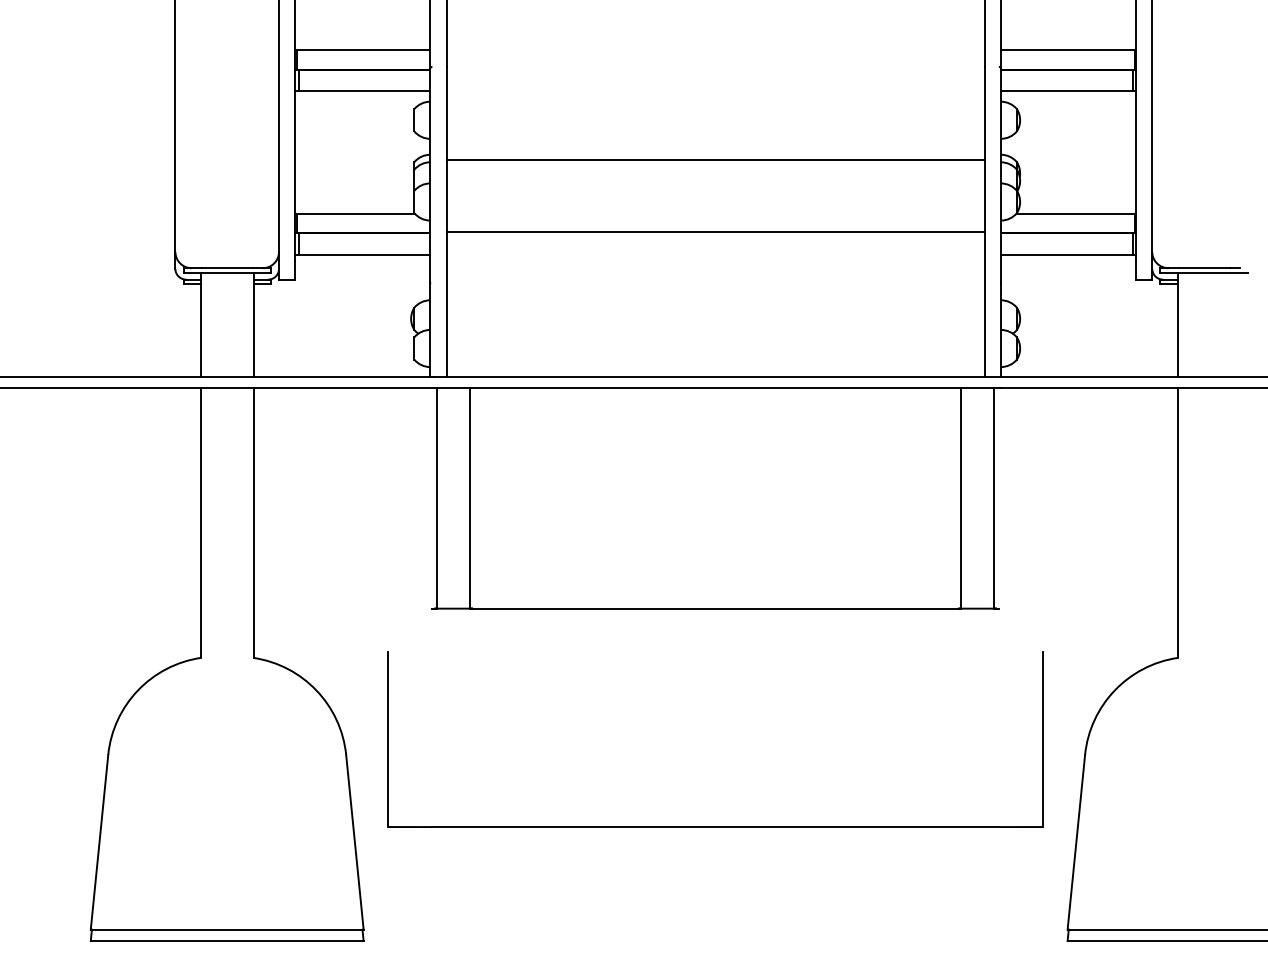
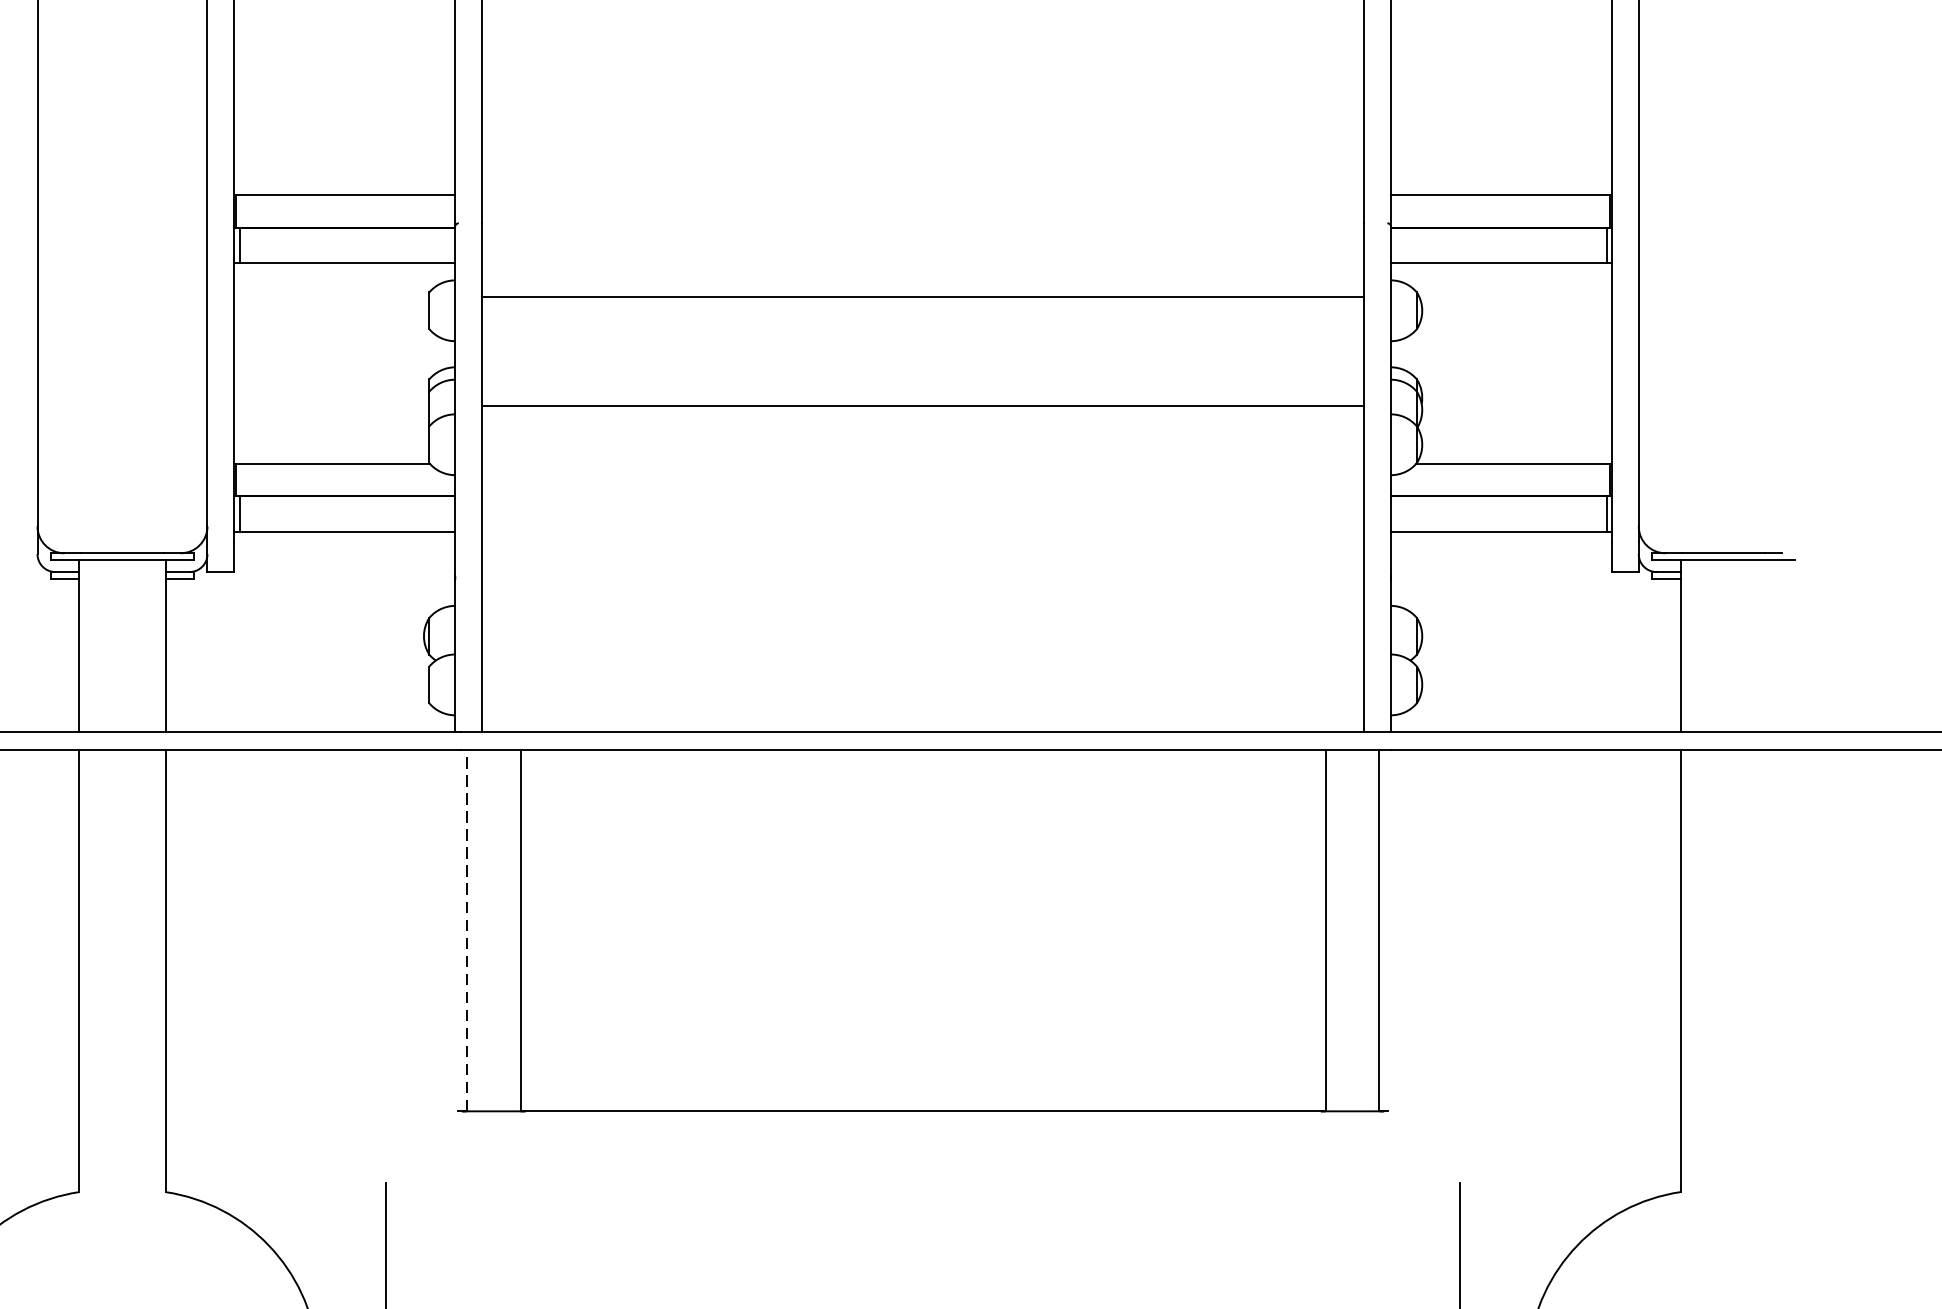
line: (715, 159) -> (922, 296), moved
line: (715, 232) -> (922, 406), moved
line: (437, 497) -> (467, 929), solid -> dashed

